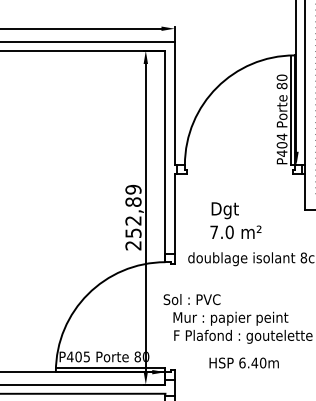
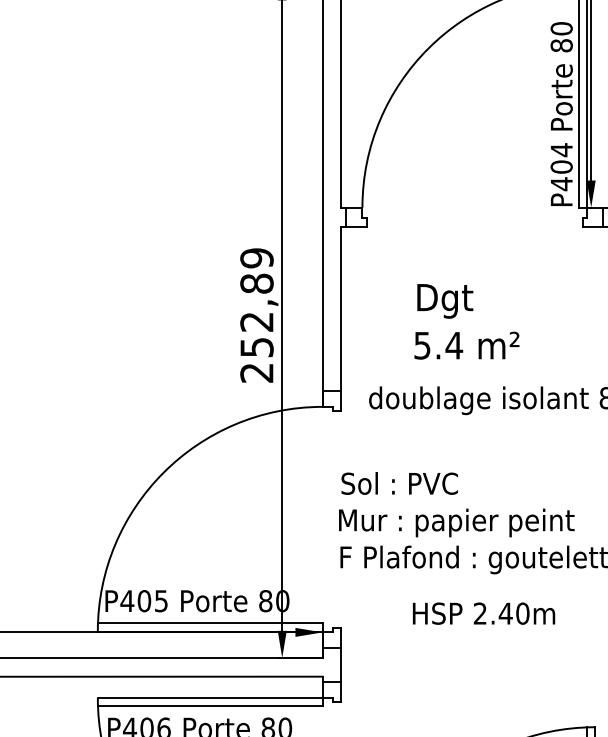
text: (221, 232) -> (437, 345), 7.0 -> 5.4
text: (191, 299) -> (398, 483), moved
text: (242, 362) -> (480, 612), 6.40m -> 2.40m

